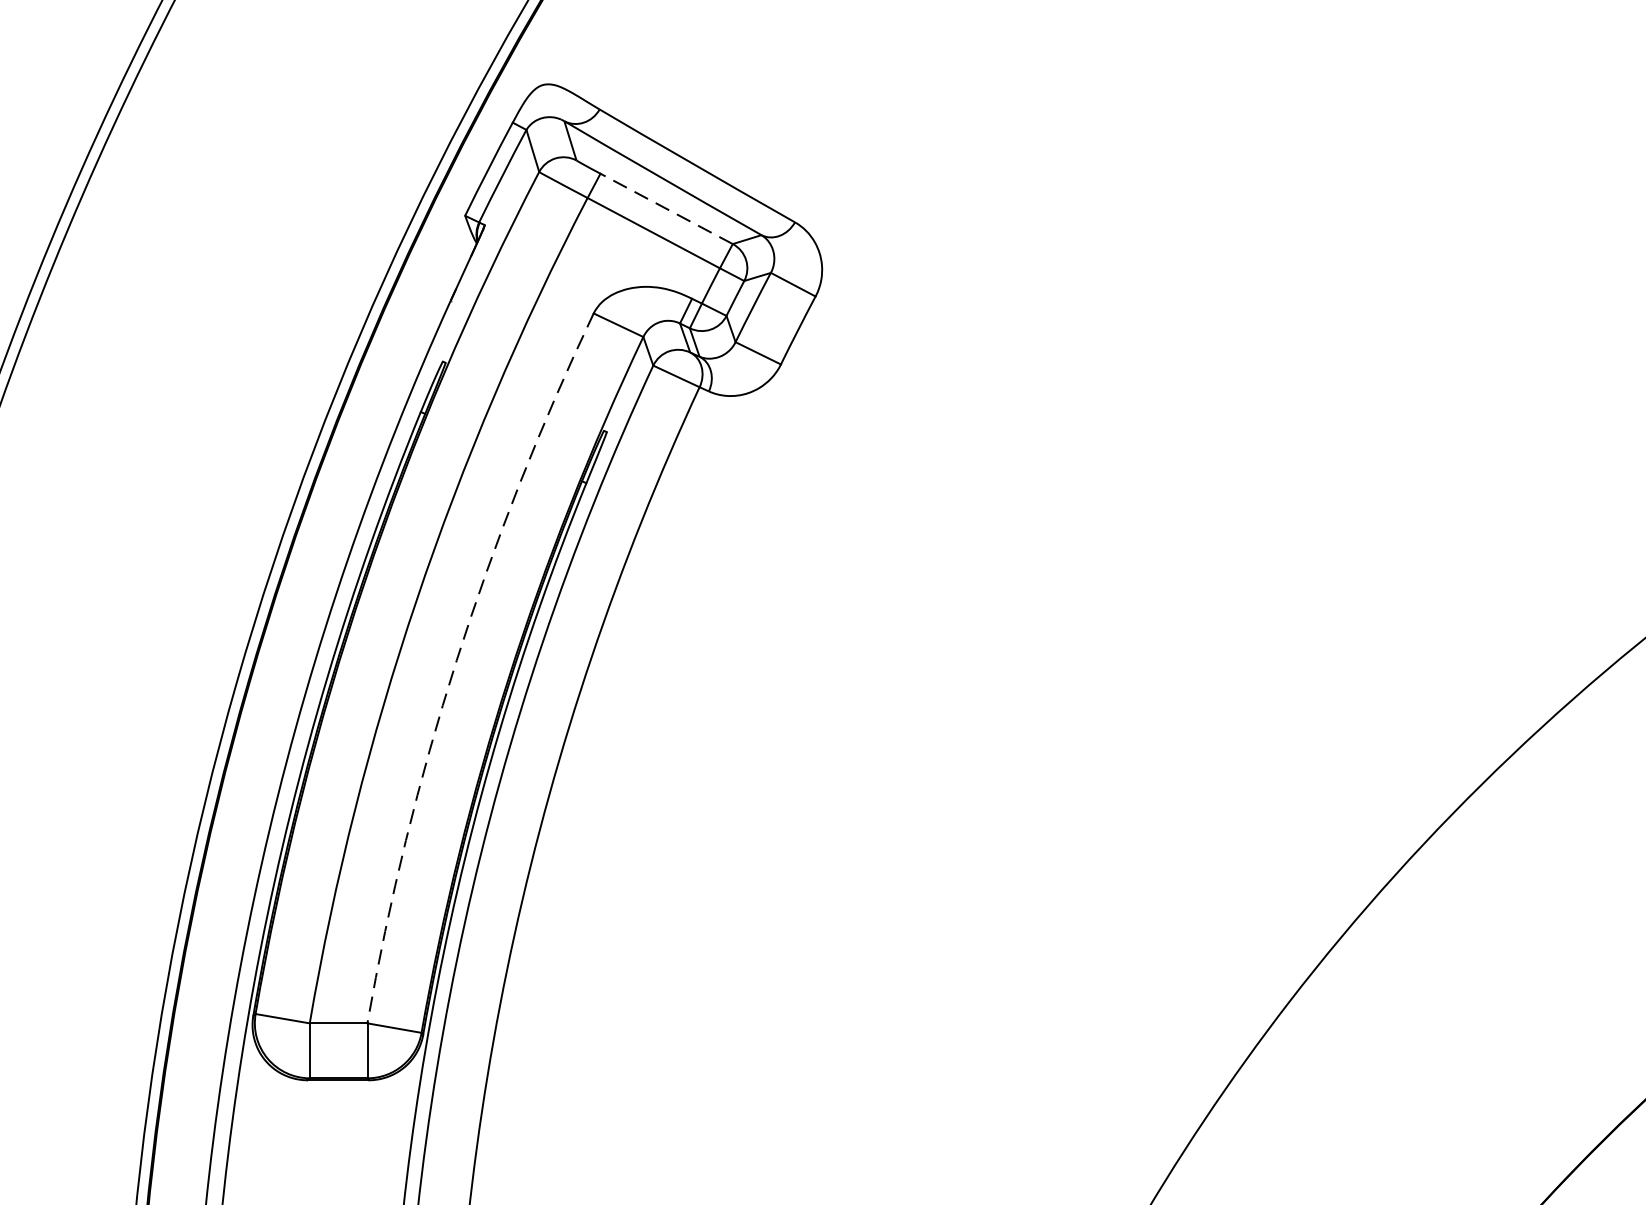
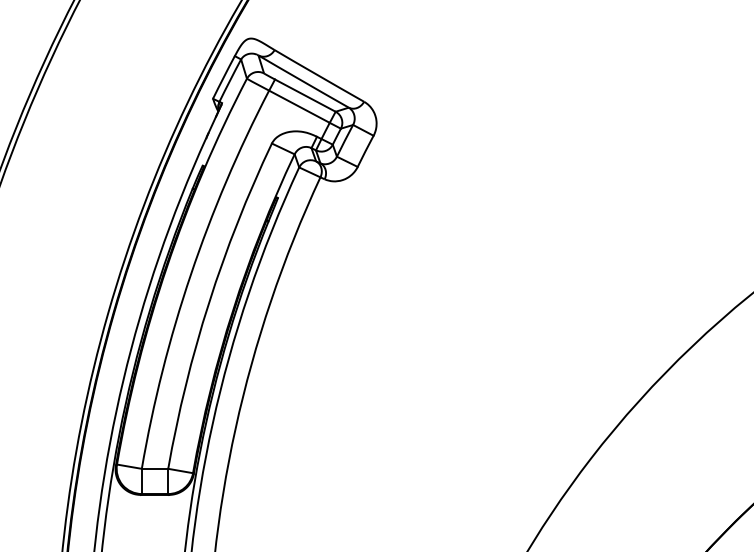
line: (664, 208) -> (304, 95), dashed -> solid
arc: (457, 660) -> (209, 302), dashed -> solid

